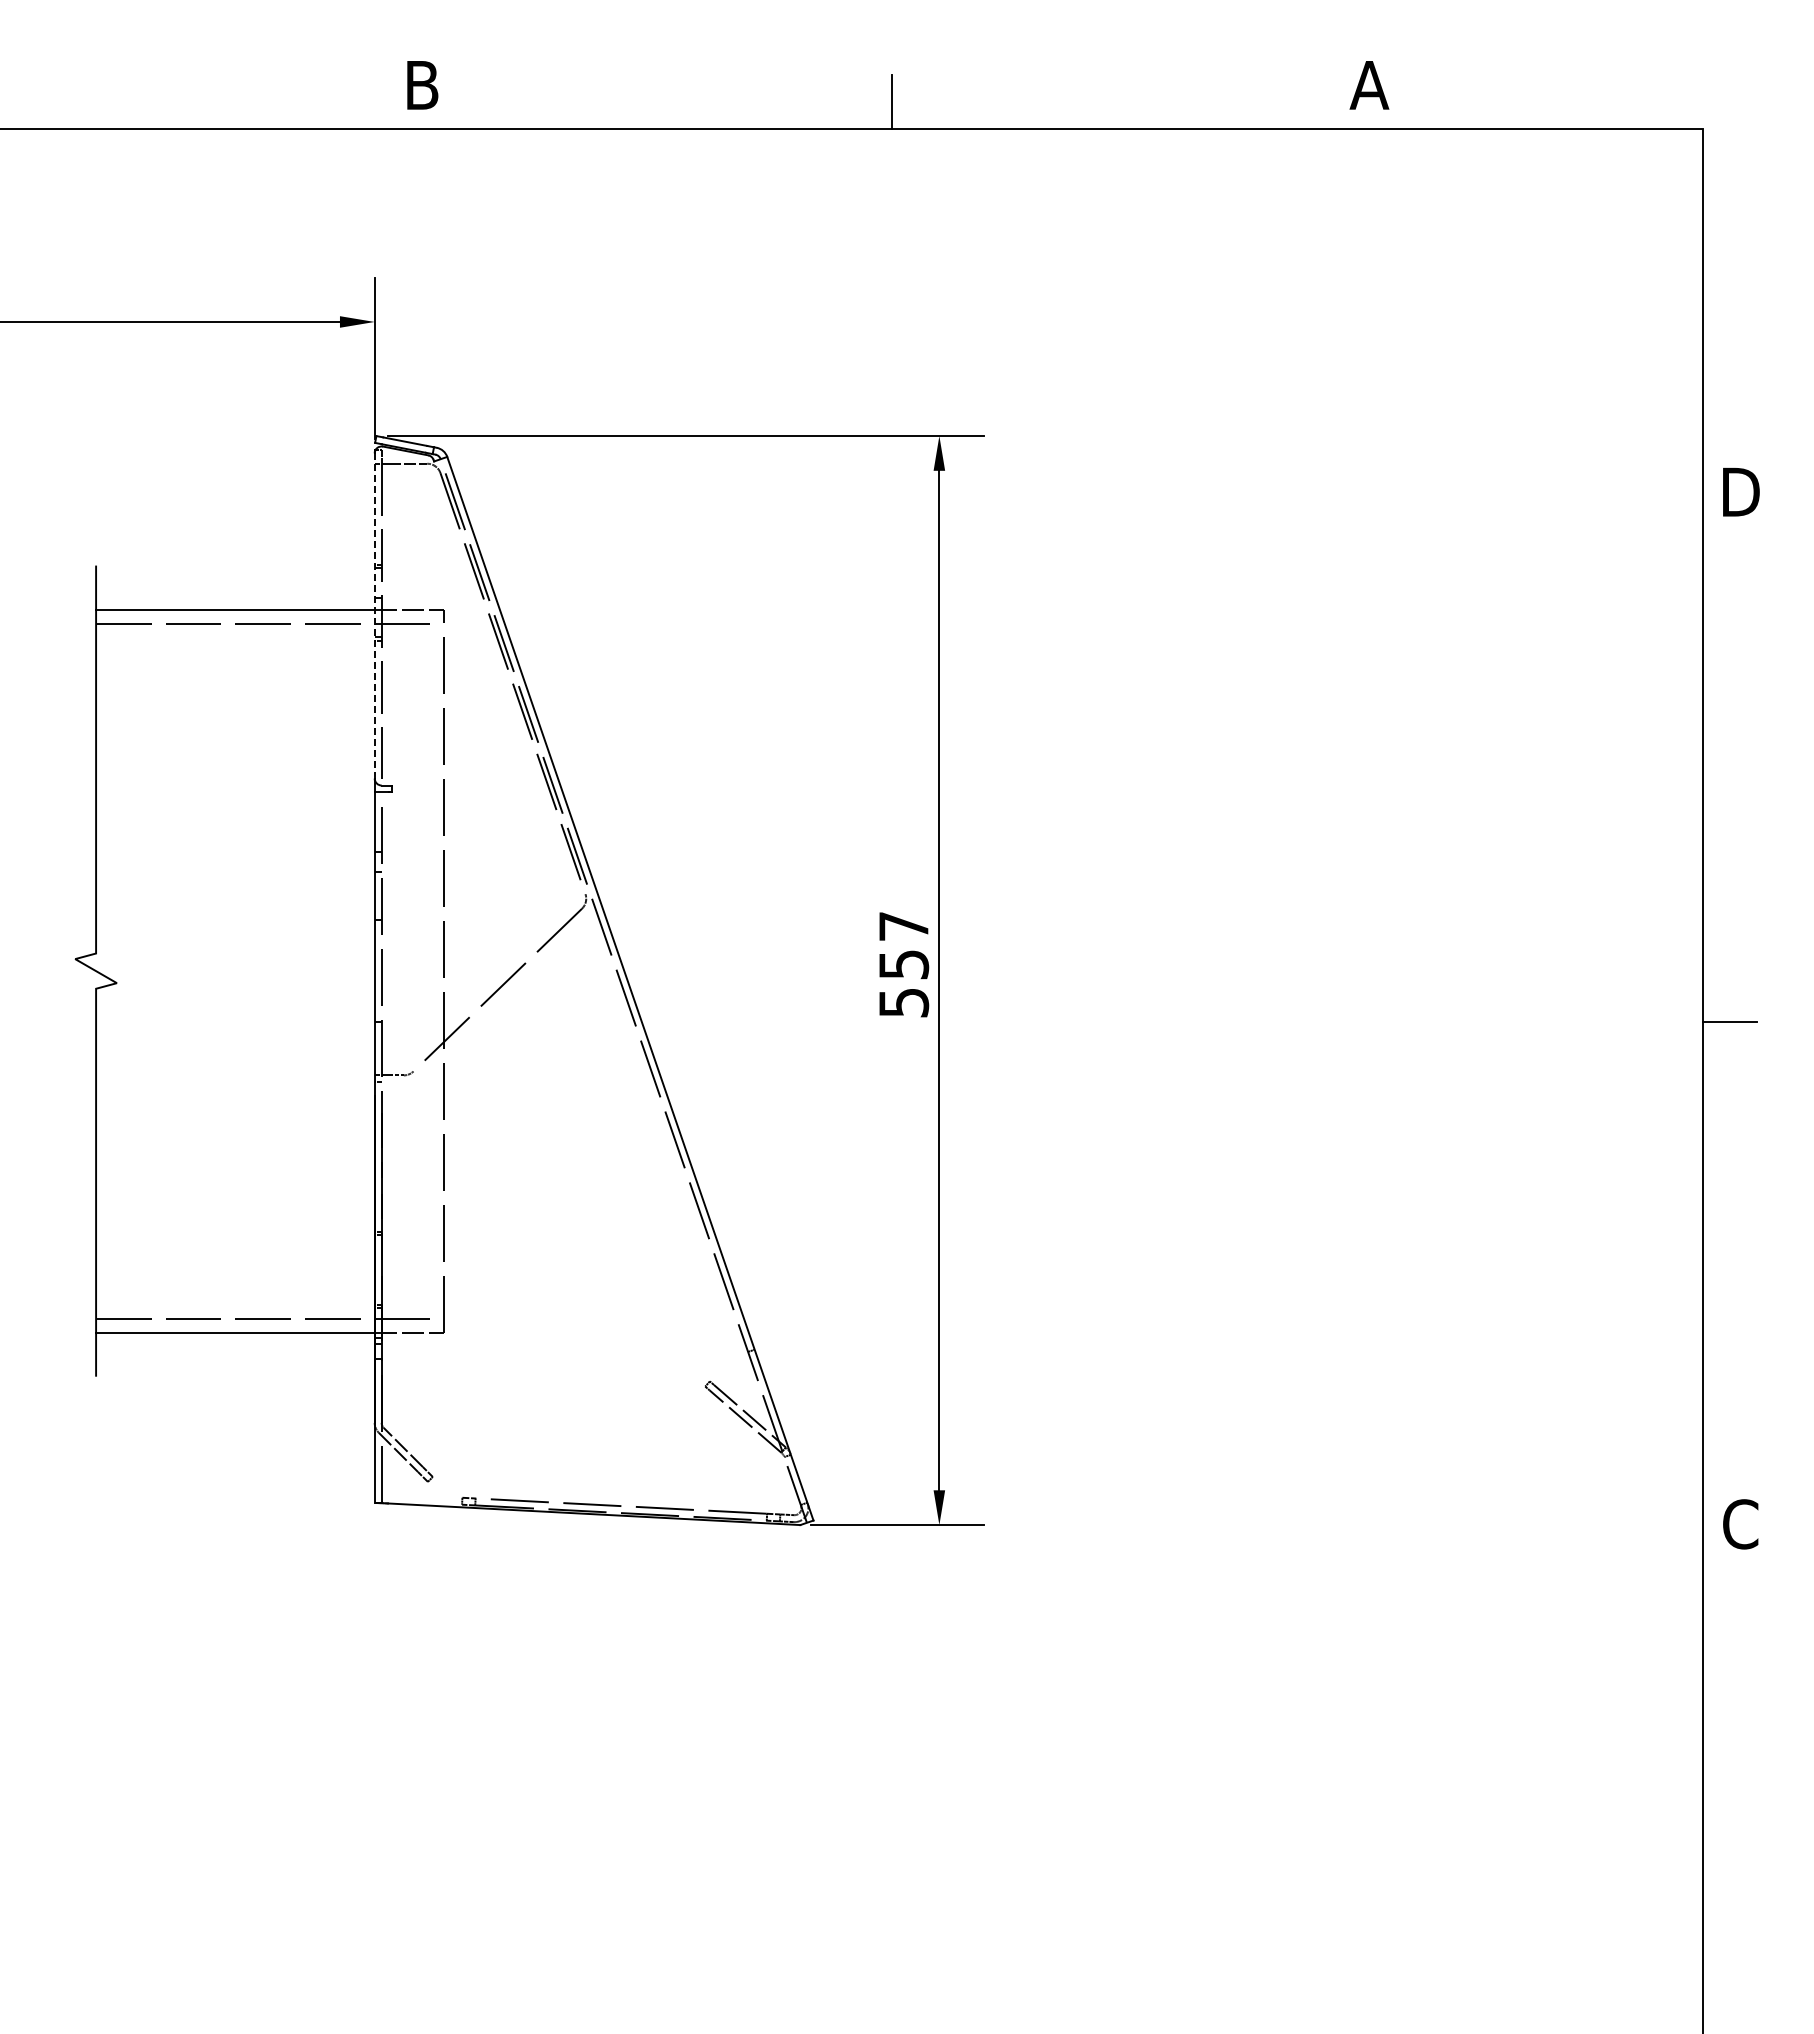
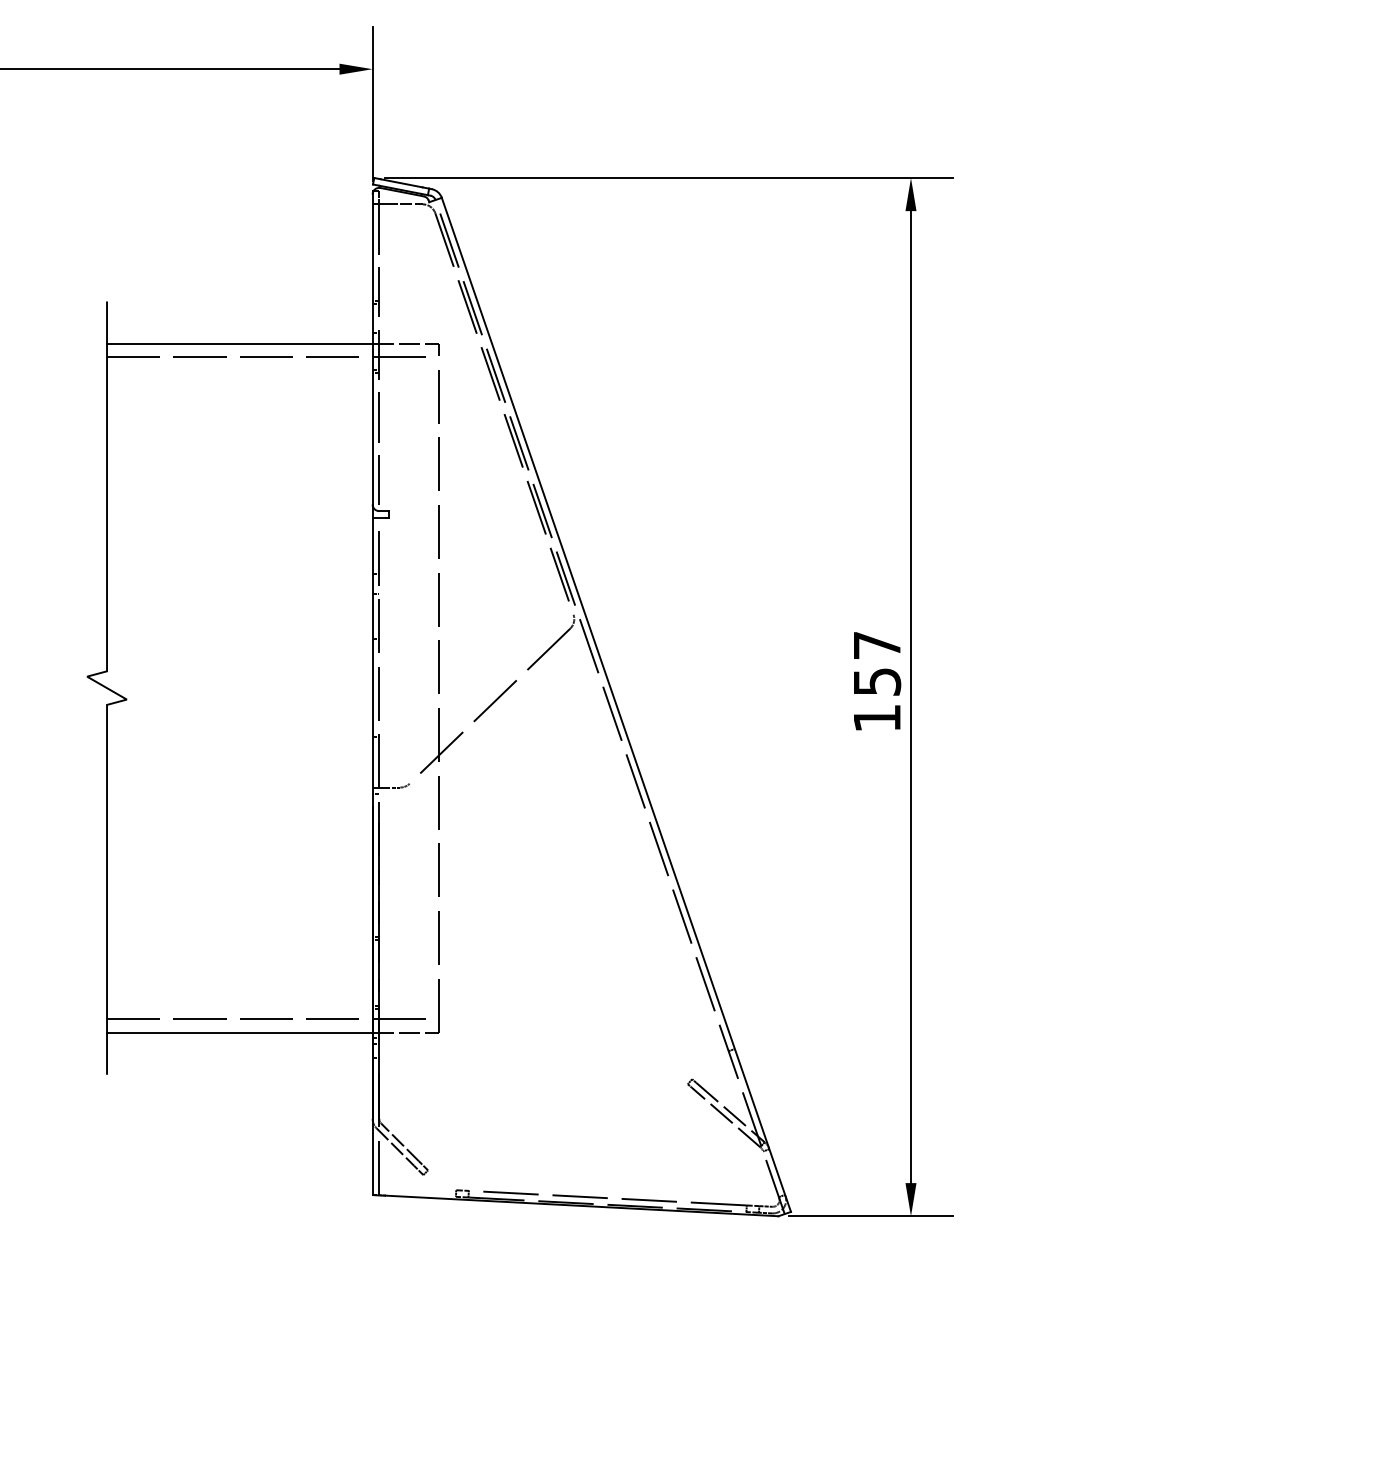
line: (374, 615) -> (372, 349), dashed -> solid
text: (904, 1003) -> (877, 718), 557 -> 157

